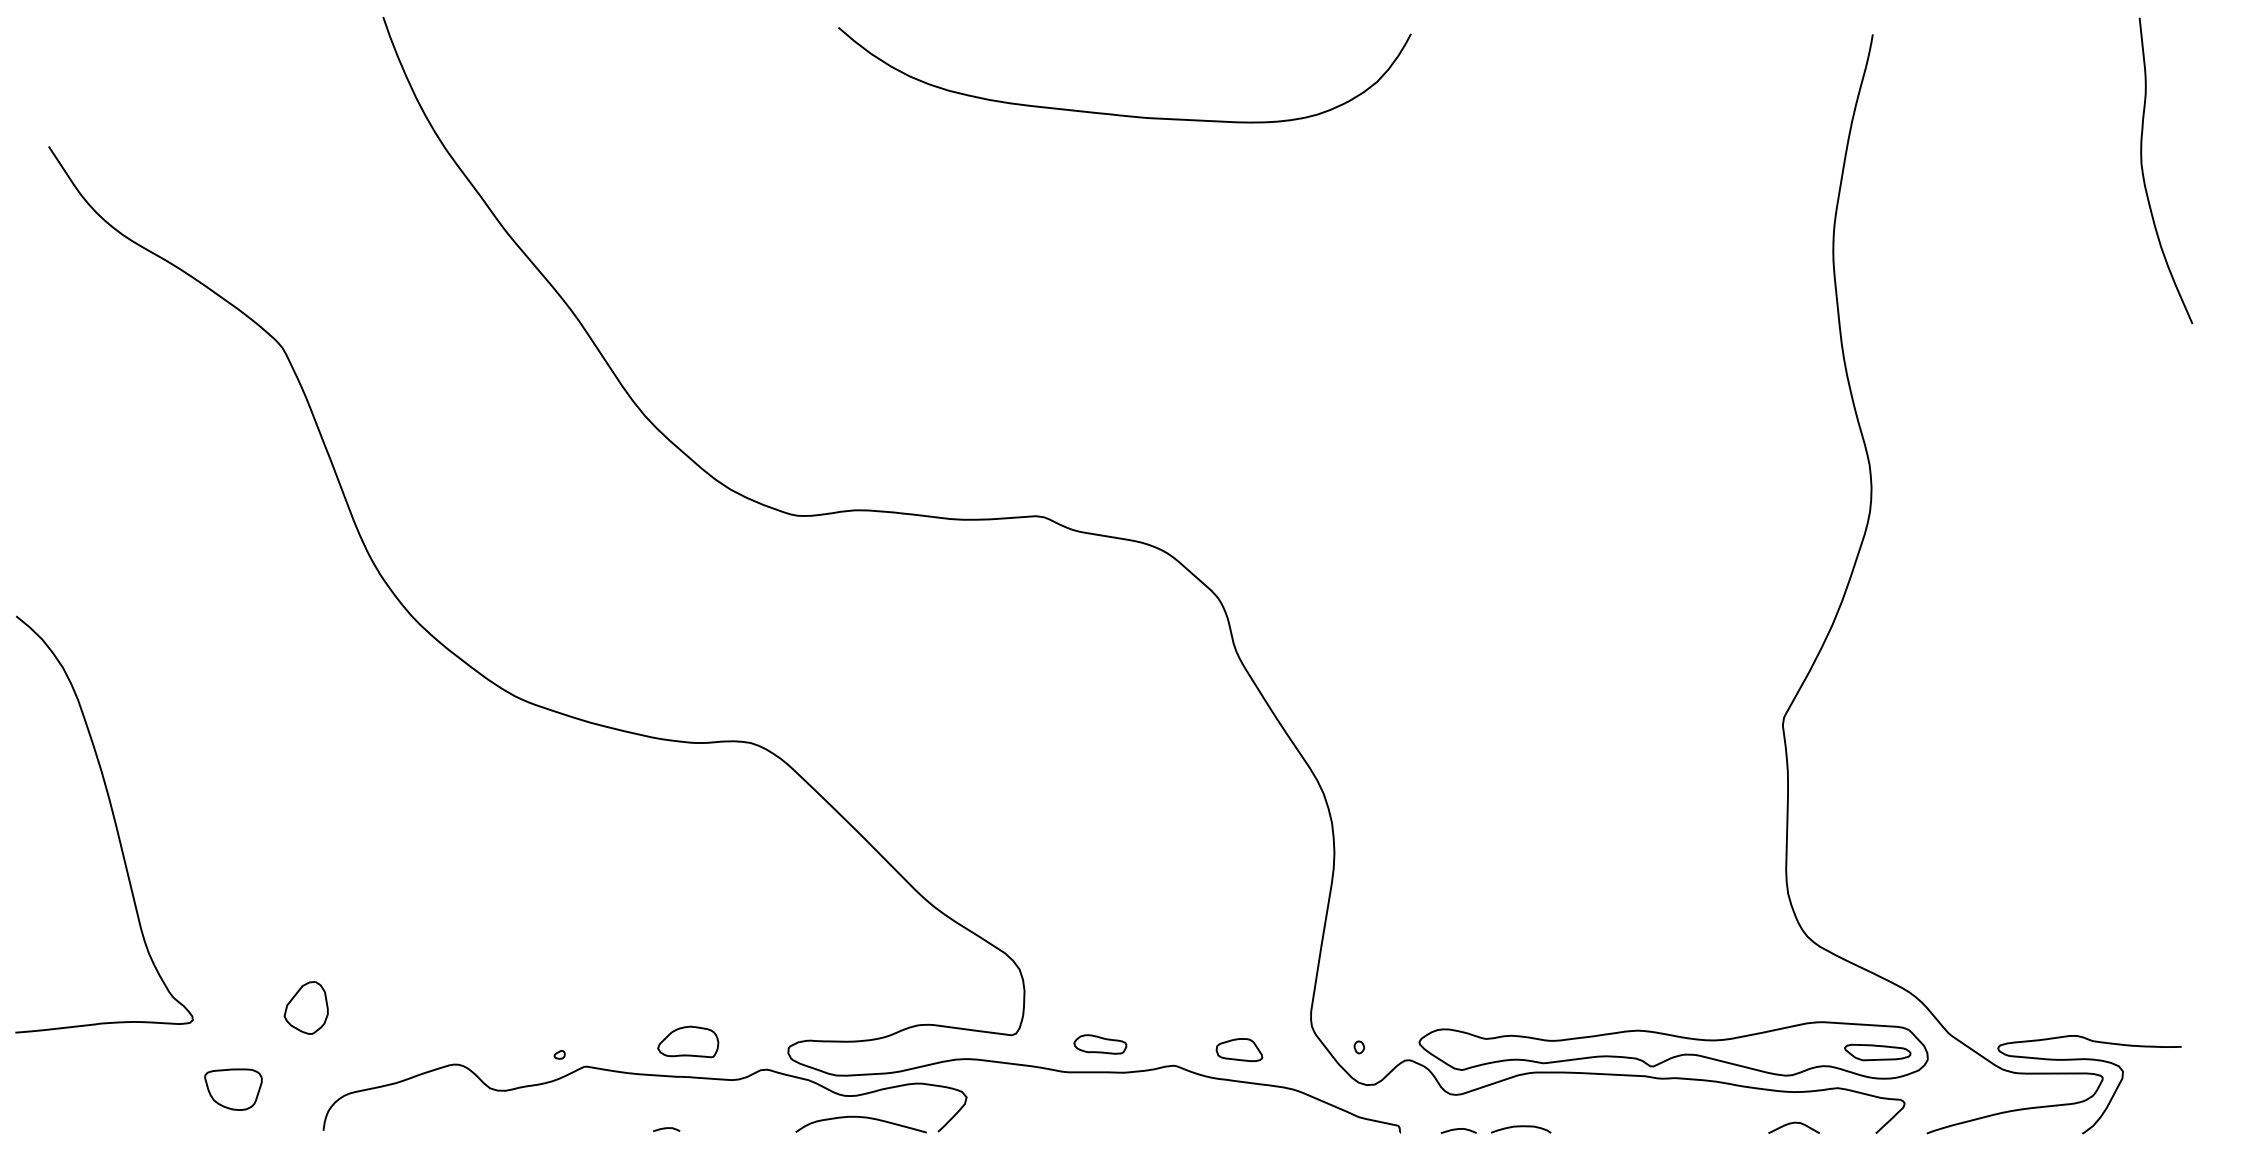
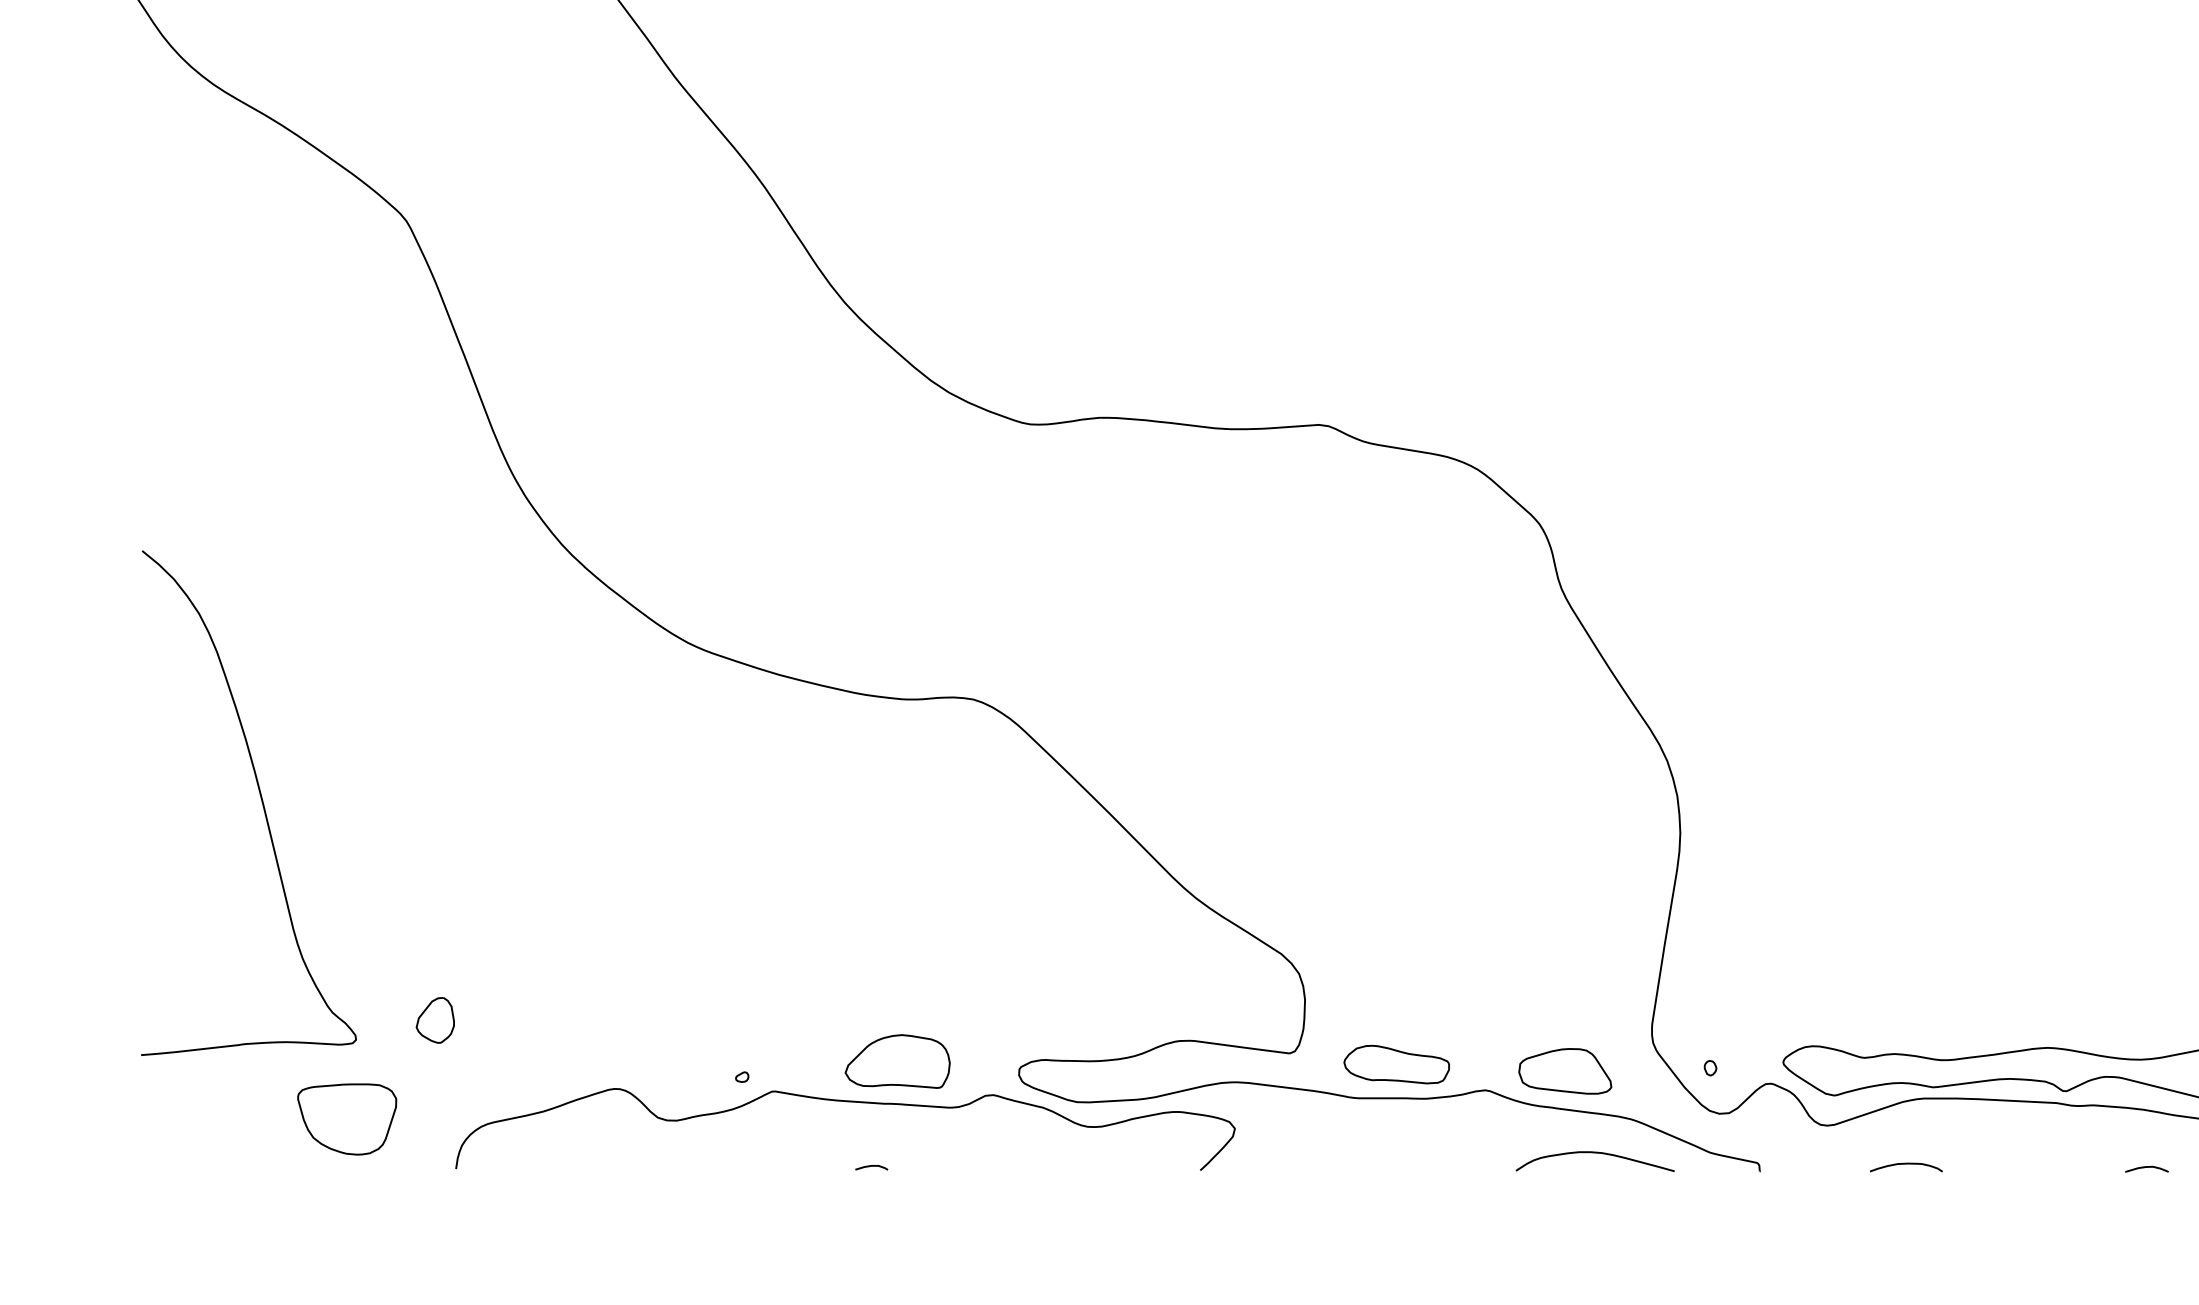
curve: (113, 820) -> (260, 798), moved
part: (306, 1007) -> (435, 1019), size x0.71
part: (688, 1041) -> (898, 1060), size x1.43
part: (1100, 1044) -> (1397, 1064), size x1.67
part: (1239, 1049) -> (1565, 1070), size x1.67
part: (233, 1089) -> (347, 1119), size x1.43
curve: (862, 1118) -> (1596, 1154), moved
curve: (1458, 1129) -> (2146, 1167), moved

